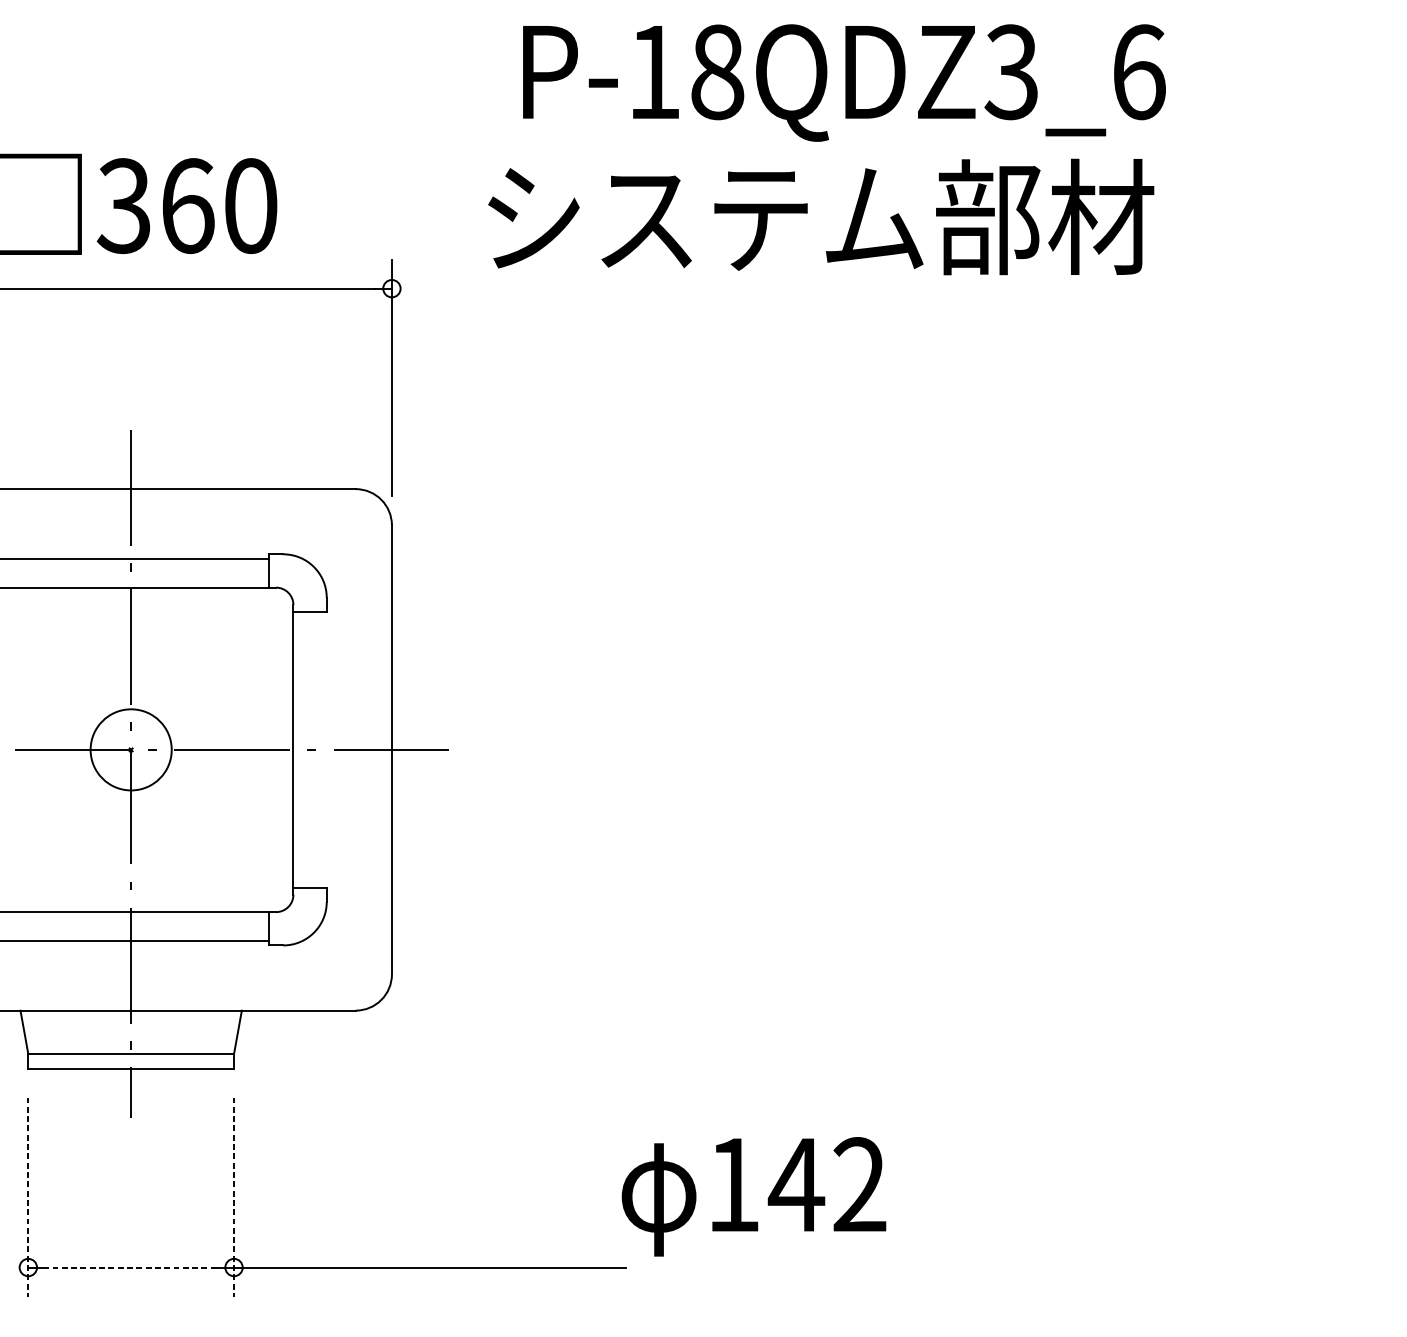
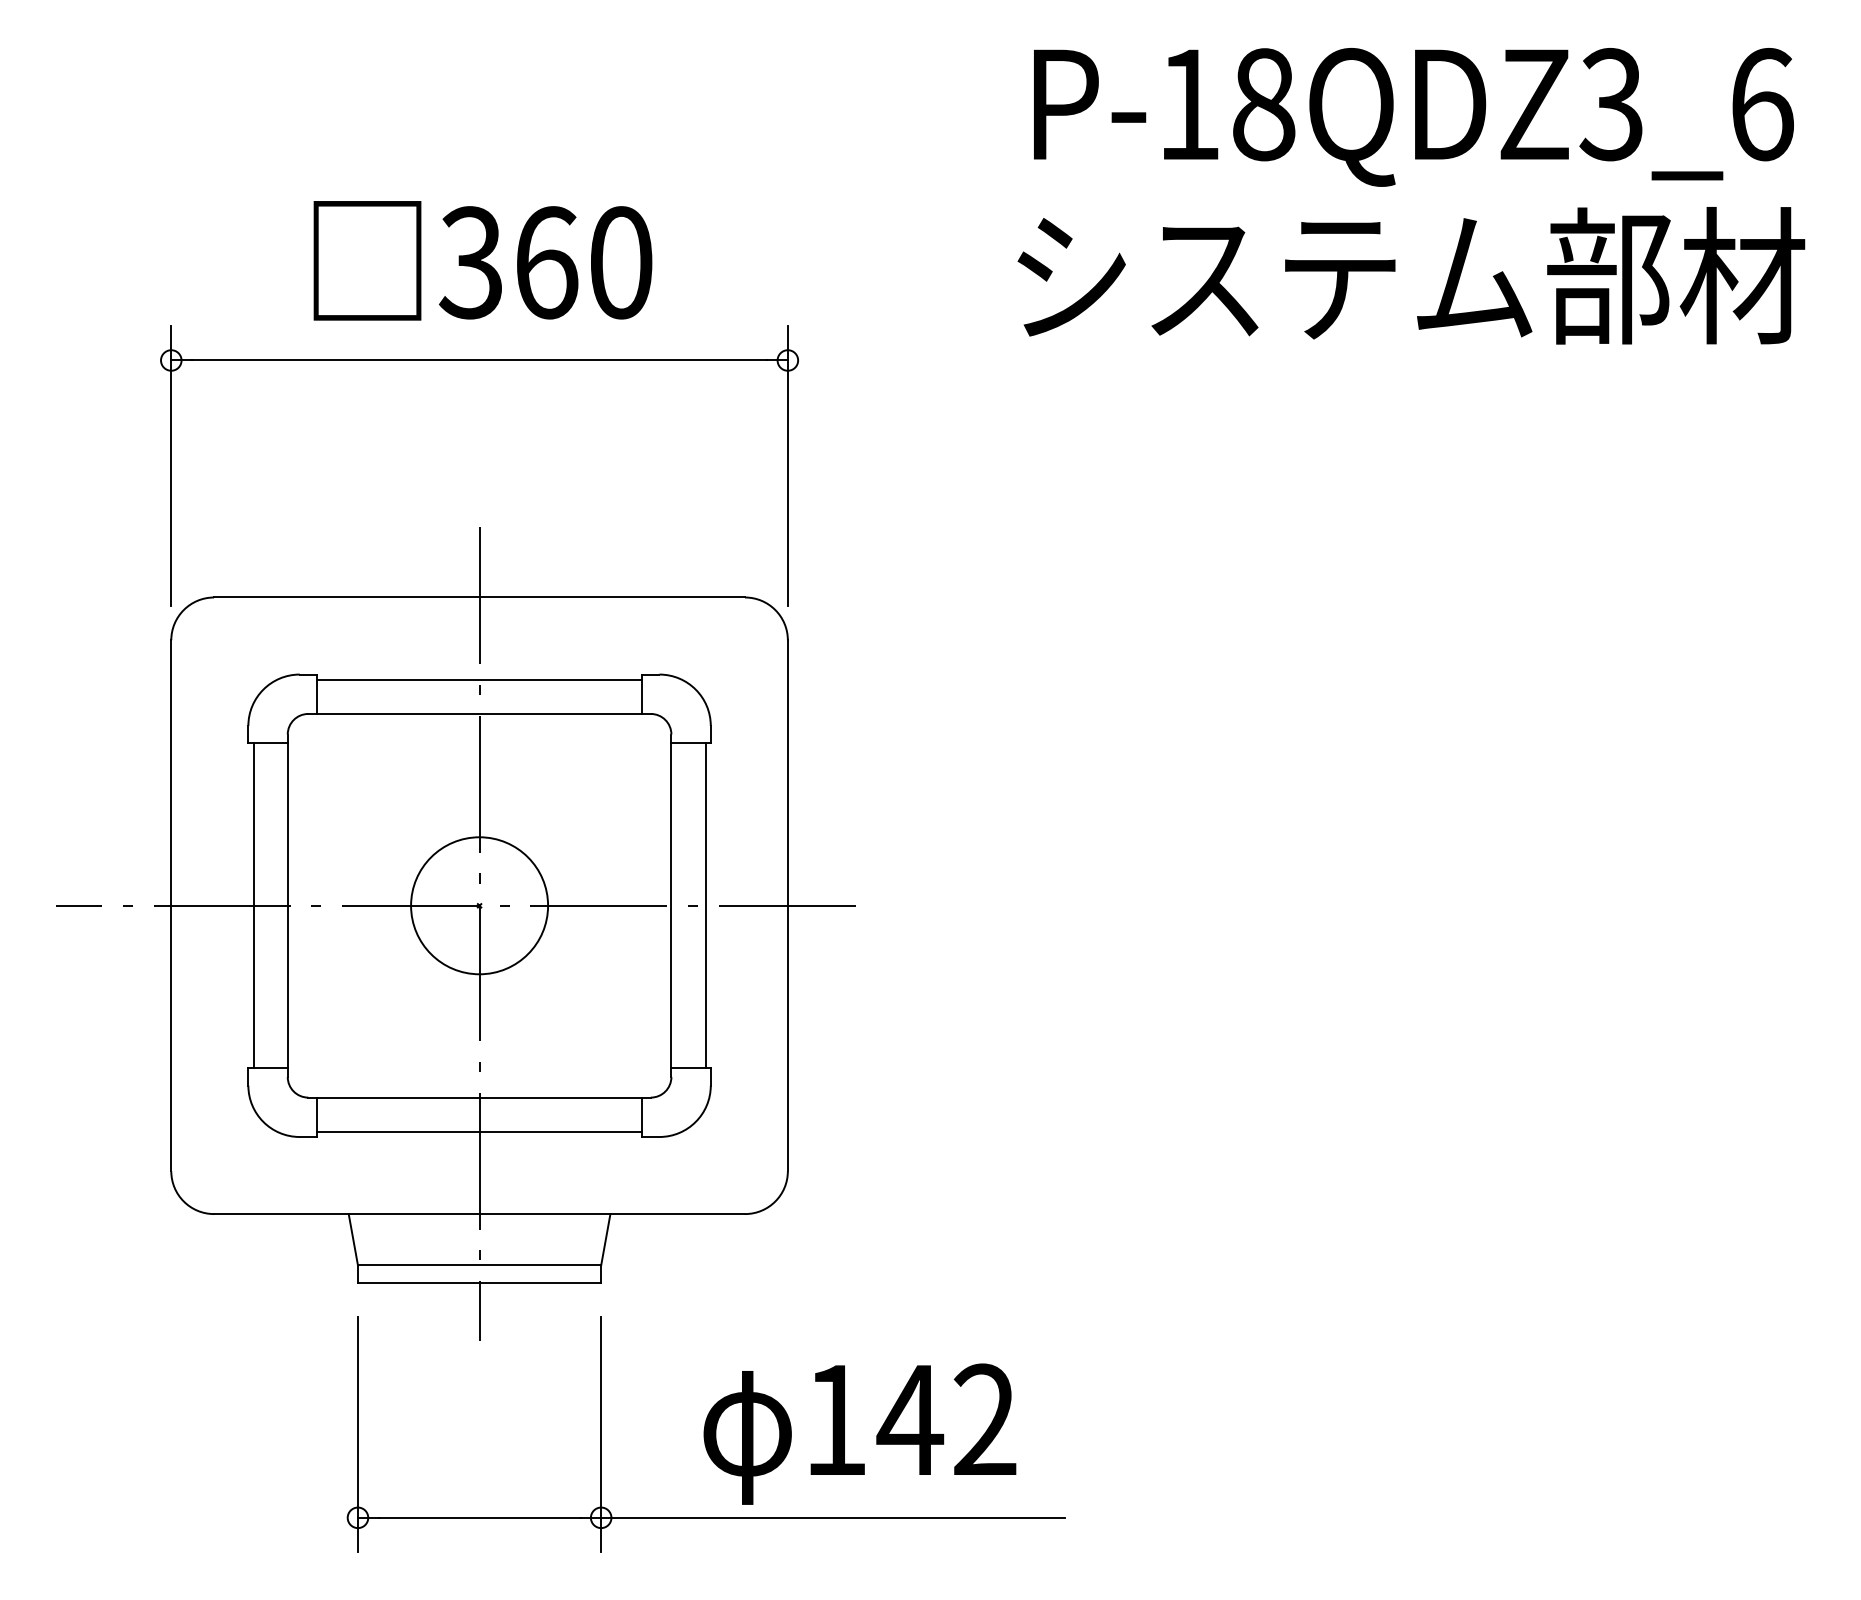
text: (844, 83) -> (1413, 117), moved
text: (821, 216) -> (1411, 275), moved
circle: (131, 749) -> (479, 905), size x1.43
line: (322, 749) -> (705, 905), added
text: (753, 1196) -> (859, 1433), moved
line: (27, 1197) -> (357, 1434), dashed -> solid
line: (234, 1197) -> (601, 1434), dashed -> solid
line: (131, 1267) -> (479, 1517), dashed -> solid

